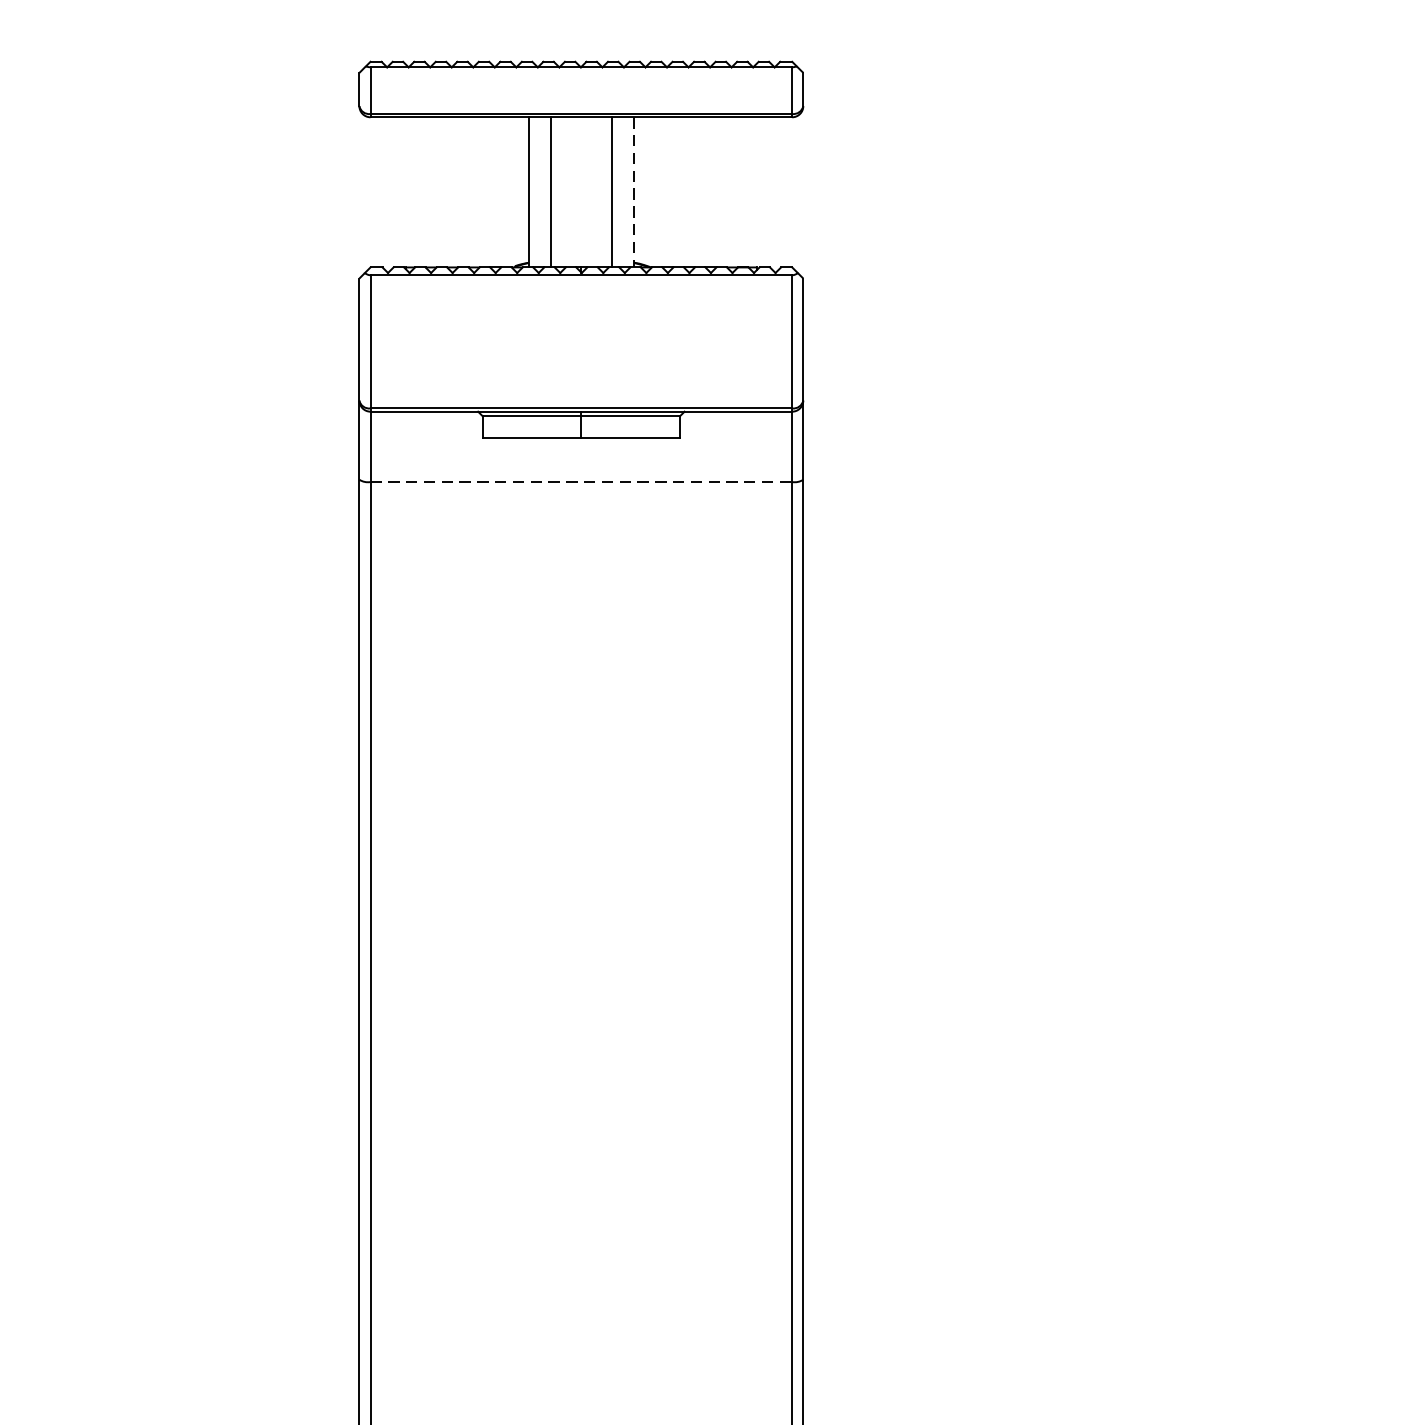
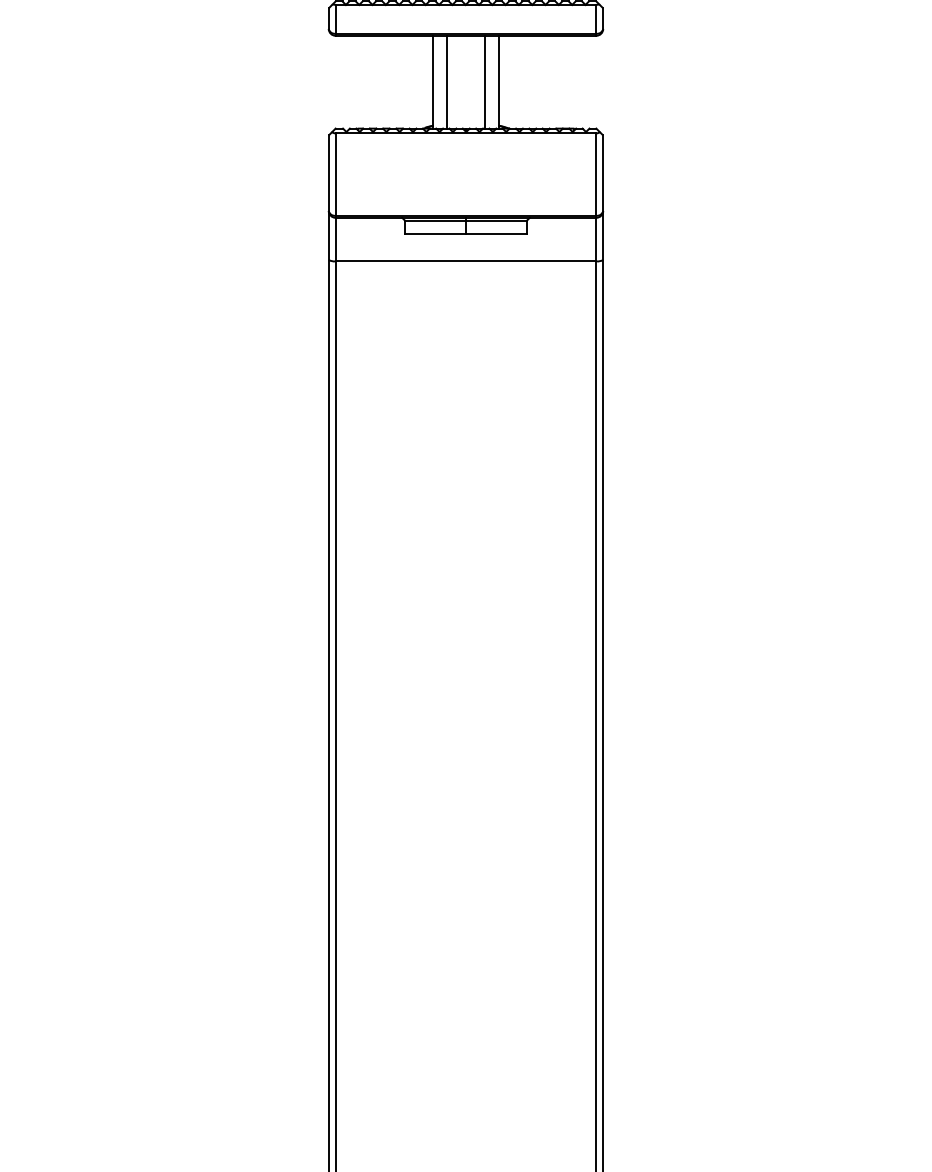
line: (633, 192) -> (498, 82), dashed -> solid
line: (582, 482) -> (466, 261), dashed -> solid

